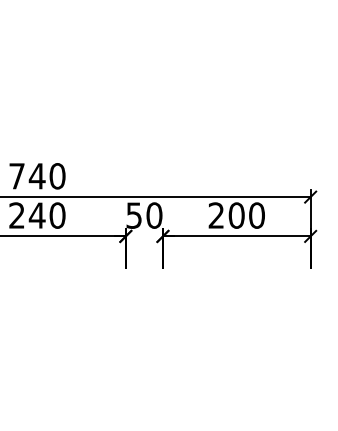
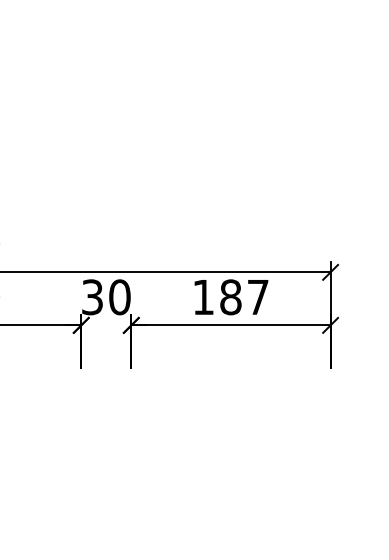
text: (134, 215) -> (92, 297), 50 -> 30
text: (236, 215) -> (230, 297), 200 -> 187

